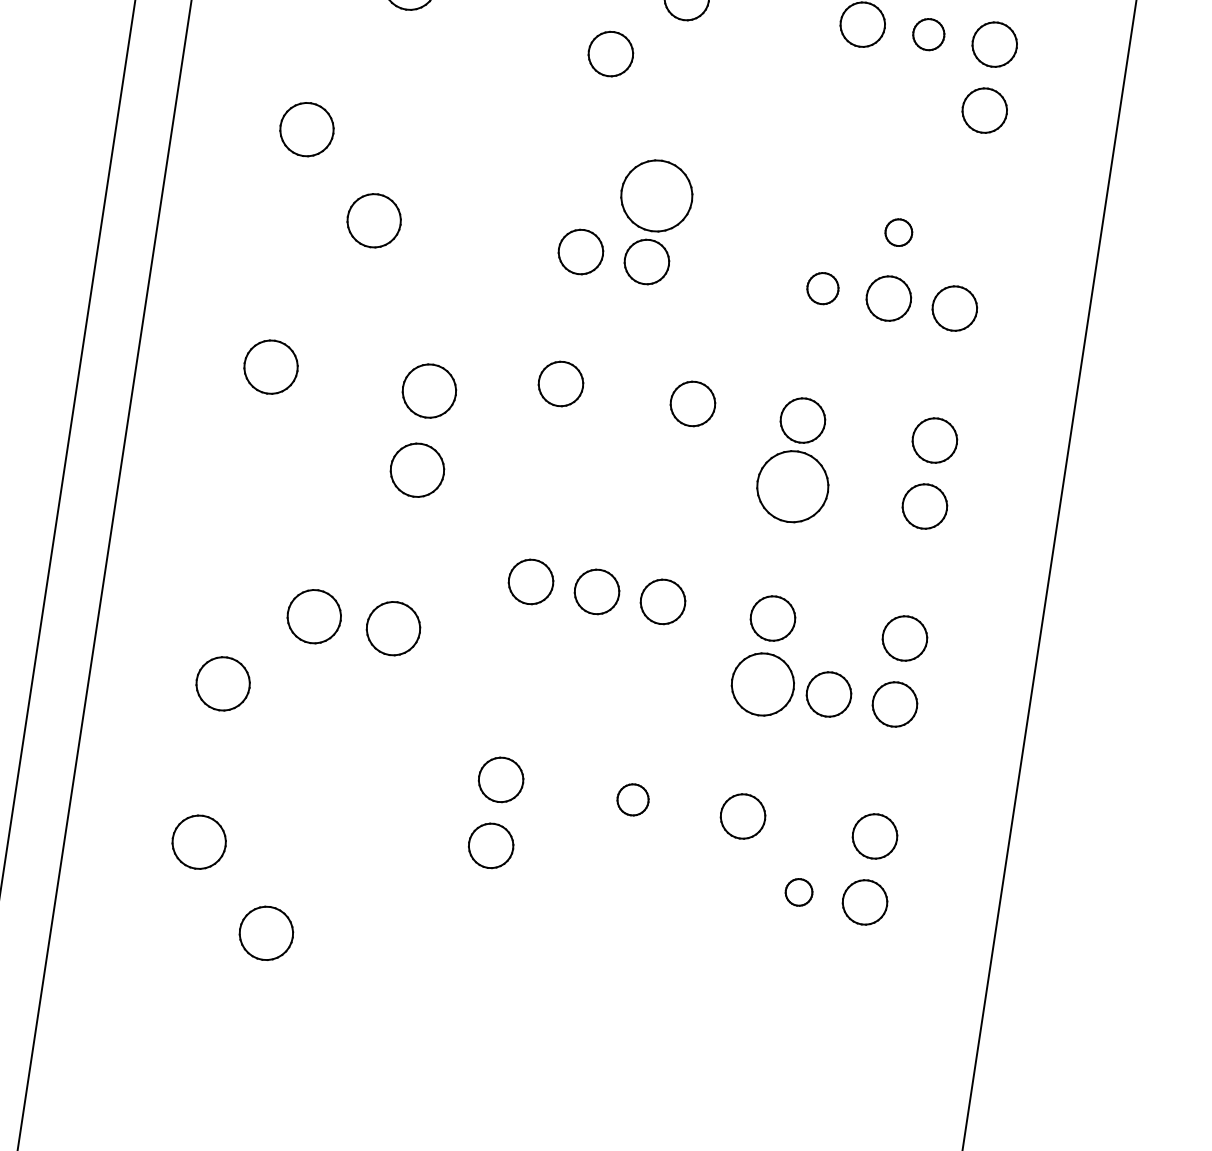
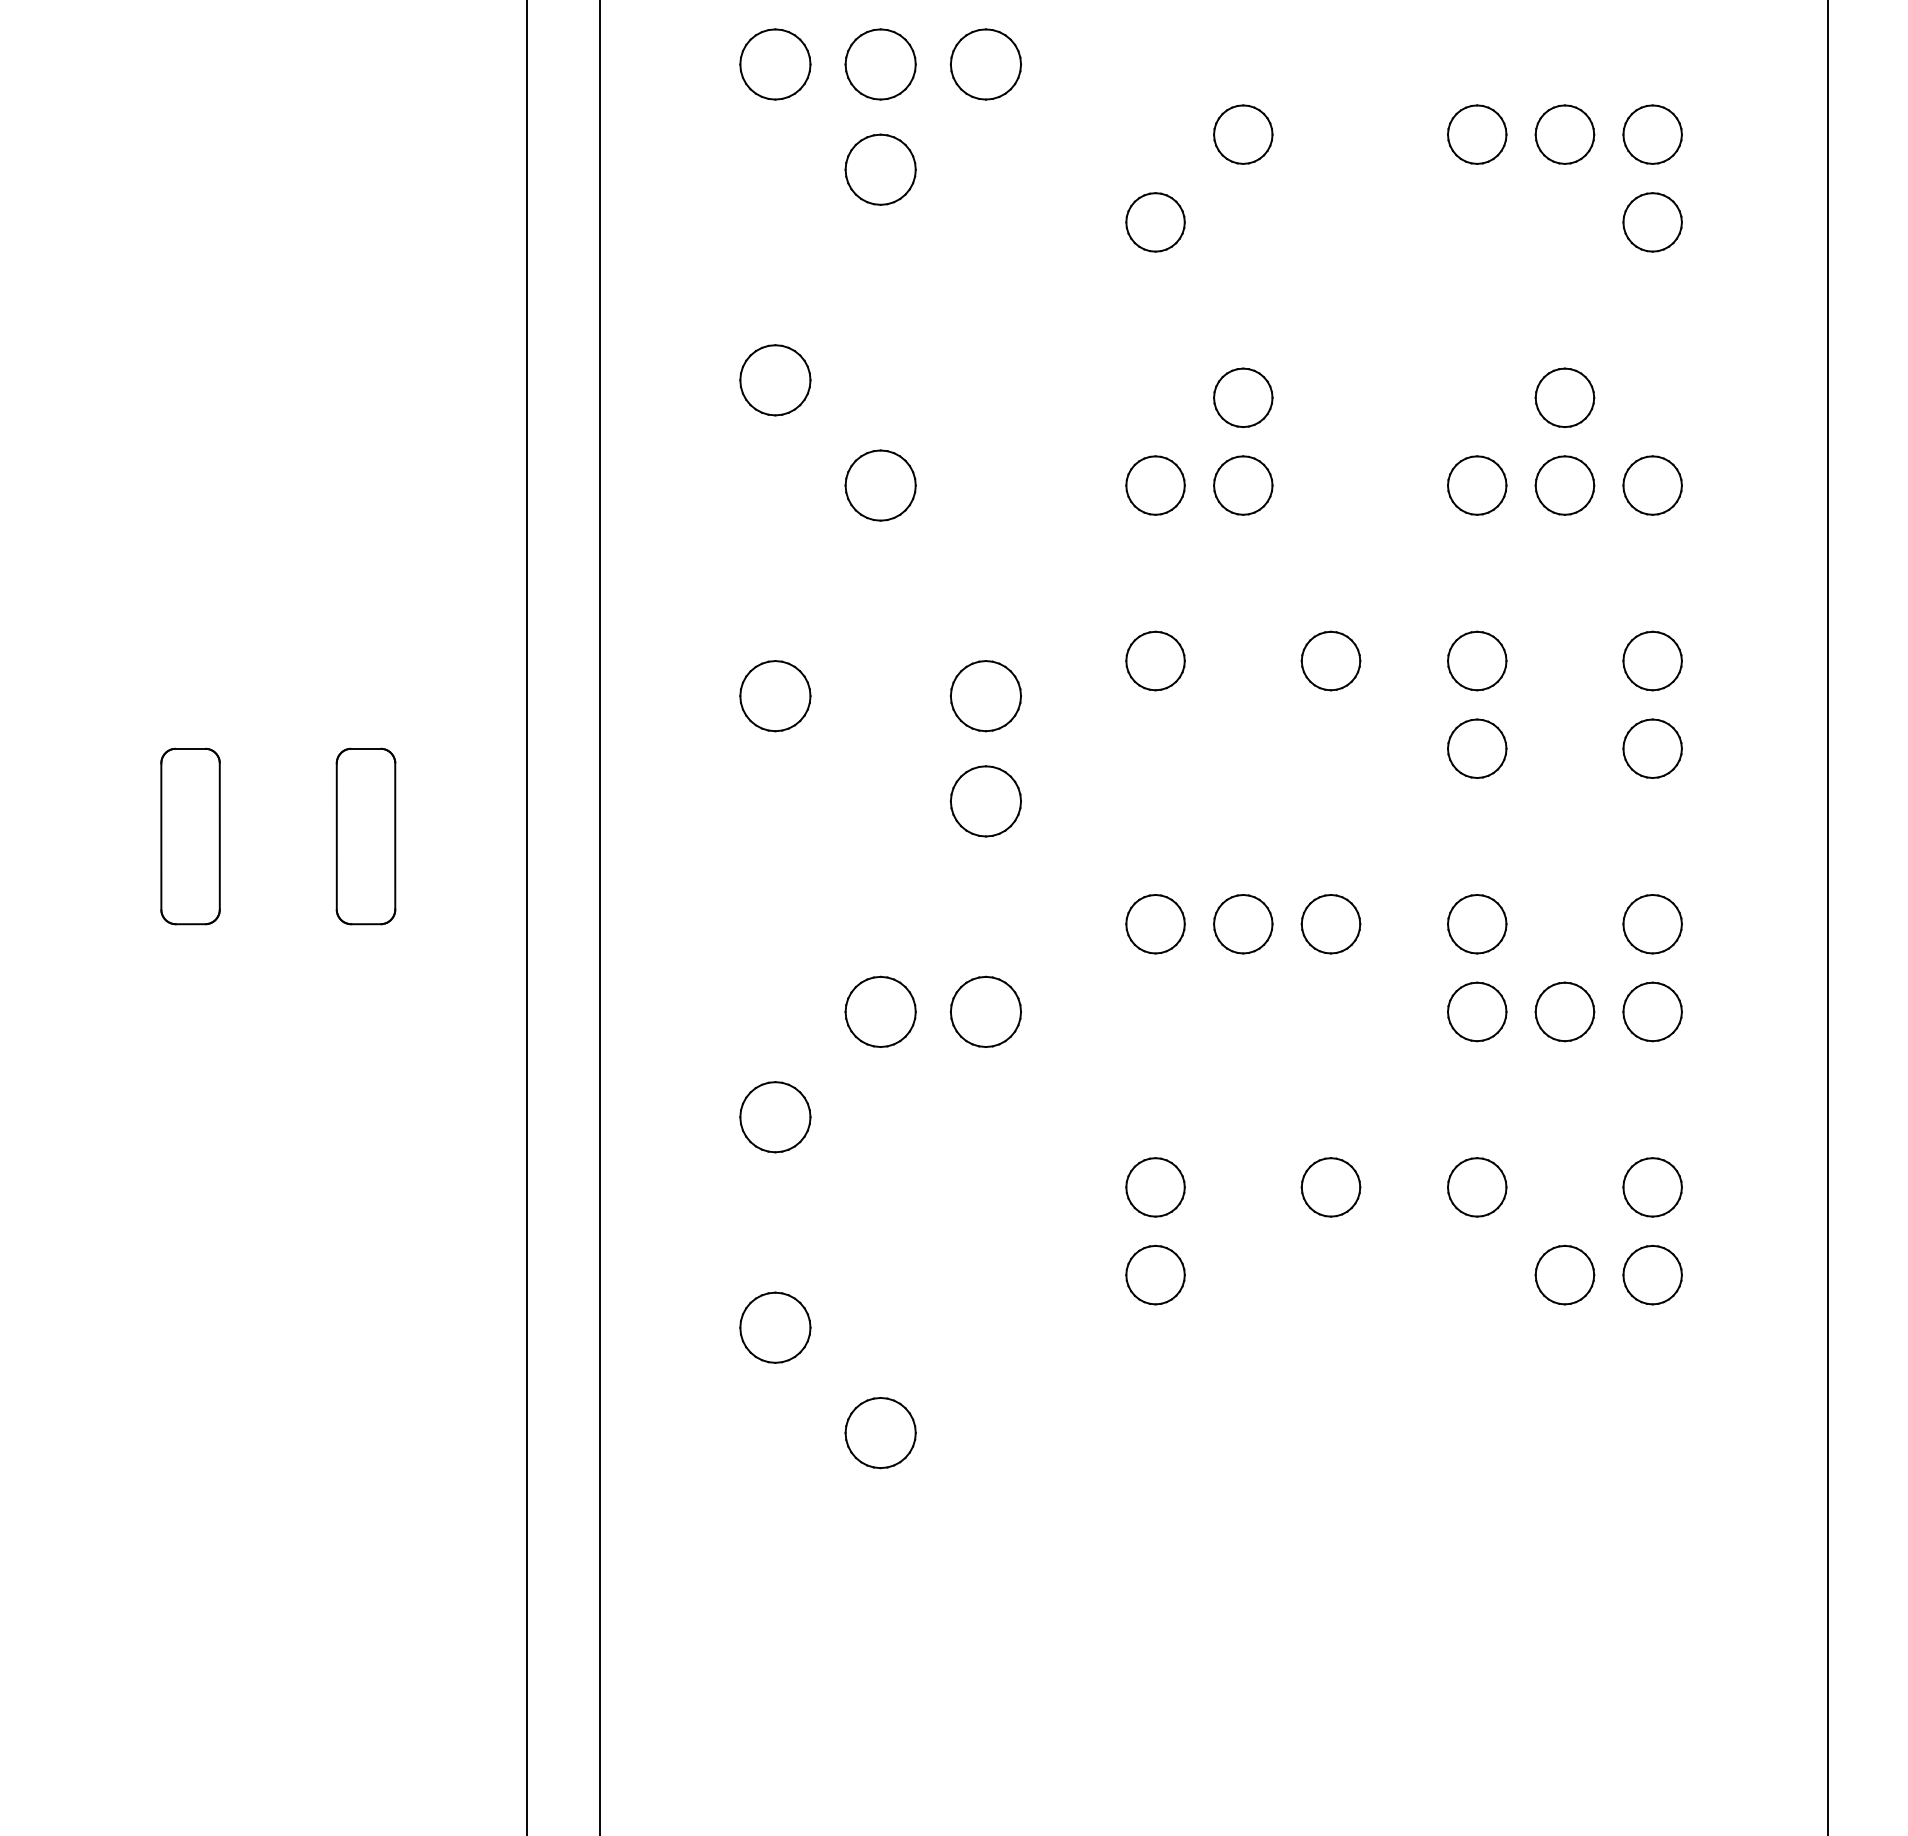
part: (928, 34) -> (1564, 134), size x1.43
part: (657, 195) -> (1243, 397), size x0.62
part: (898, 232) -> (1564, 397), size x1.67
part: (823, 288) -> (1477, 485), size x1.43
part: (793, 486) -> (1477, 748), size x0.62
part: (763, 684) -> (1477, 1011), size x0.71
part: (632, 799) -> (1330, 1187), size x1.43
part: (798, 891) -> (1564, 1274), size x1.67

